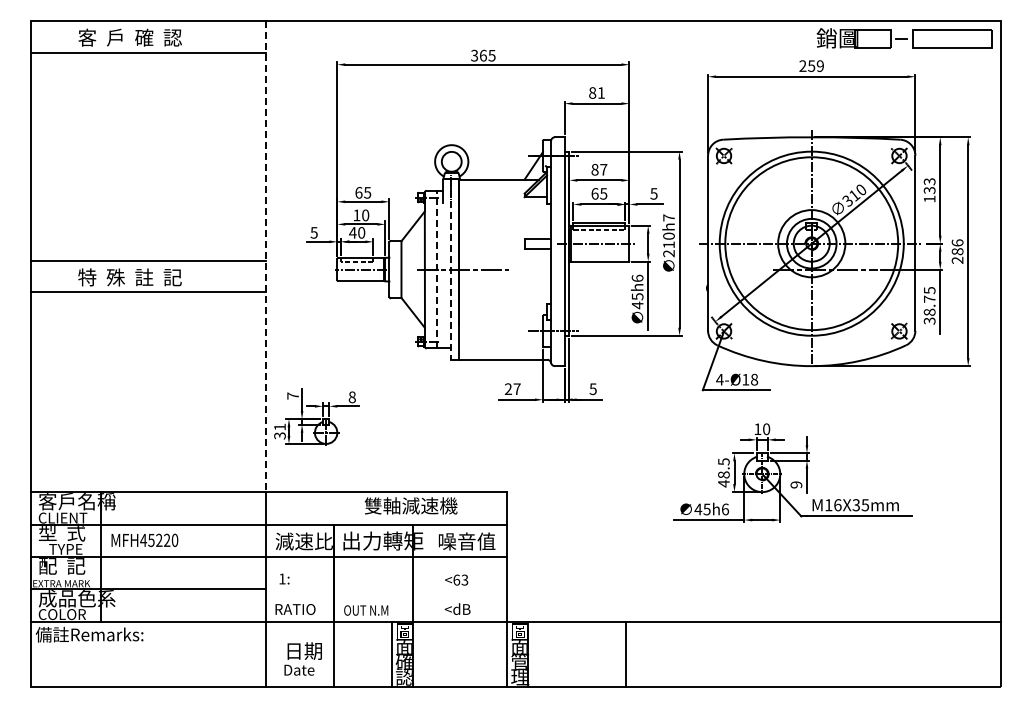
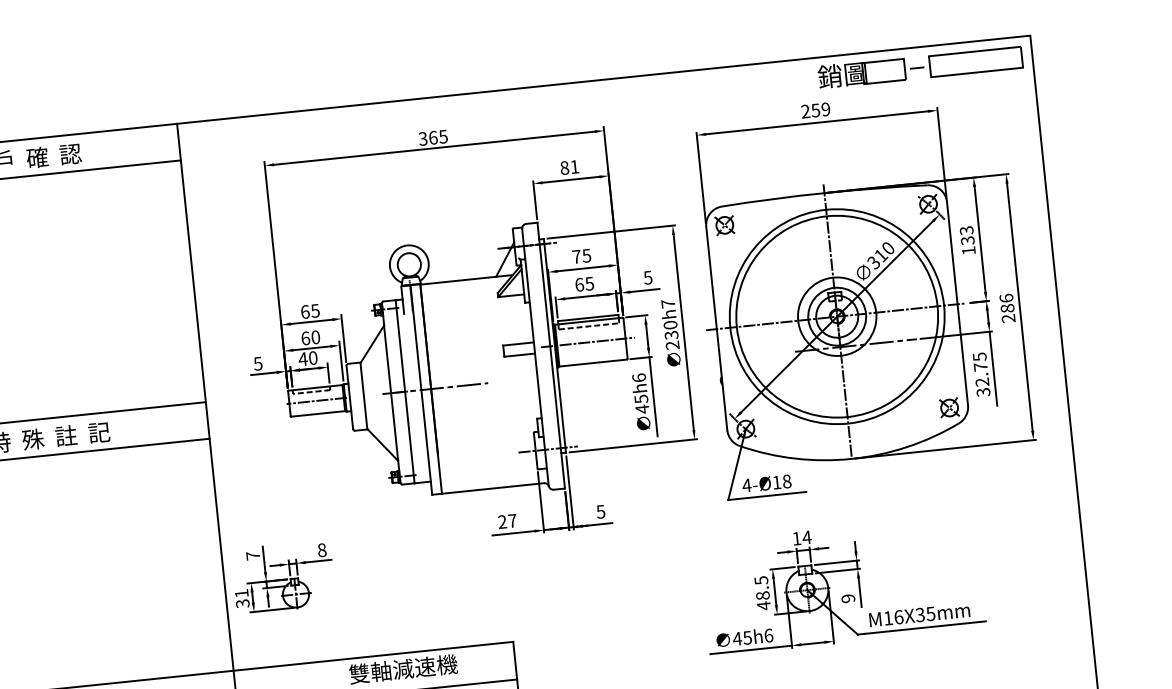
text: (599, 169) -> (581, 256), 87 -> 75
text: (356, 215) -> (305, 338), 10 -> 60
text: (668, 244) -> (670, 334), 210h7 -> 230h7
line: (266, 257) -> (205, 398), dashed -> solid
line: (436, 269) -> (404, 391), dashed -> solid
line: (450, 269) -> (420, 390), dashed -> solid
text: (929, 311) -> (982, 381), 38.75 -> 32.75
text: (766, 429) -> (806, 537), 10 -> 14

